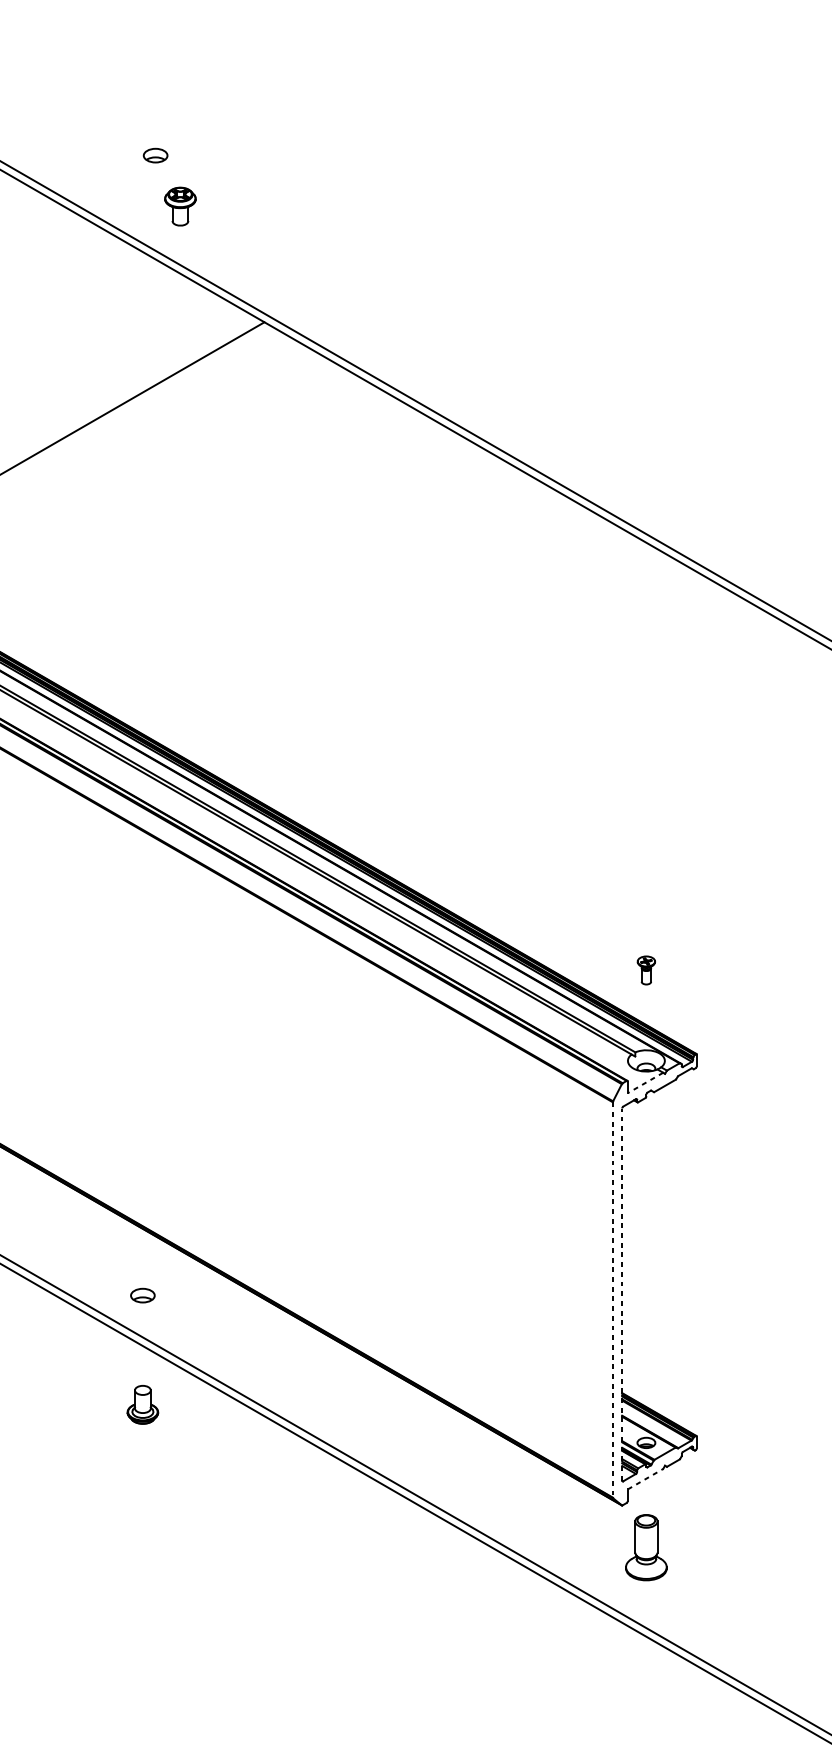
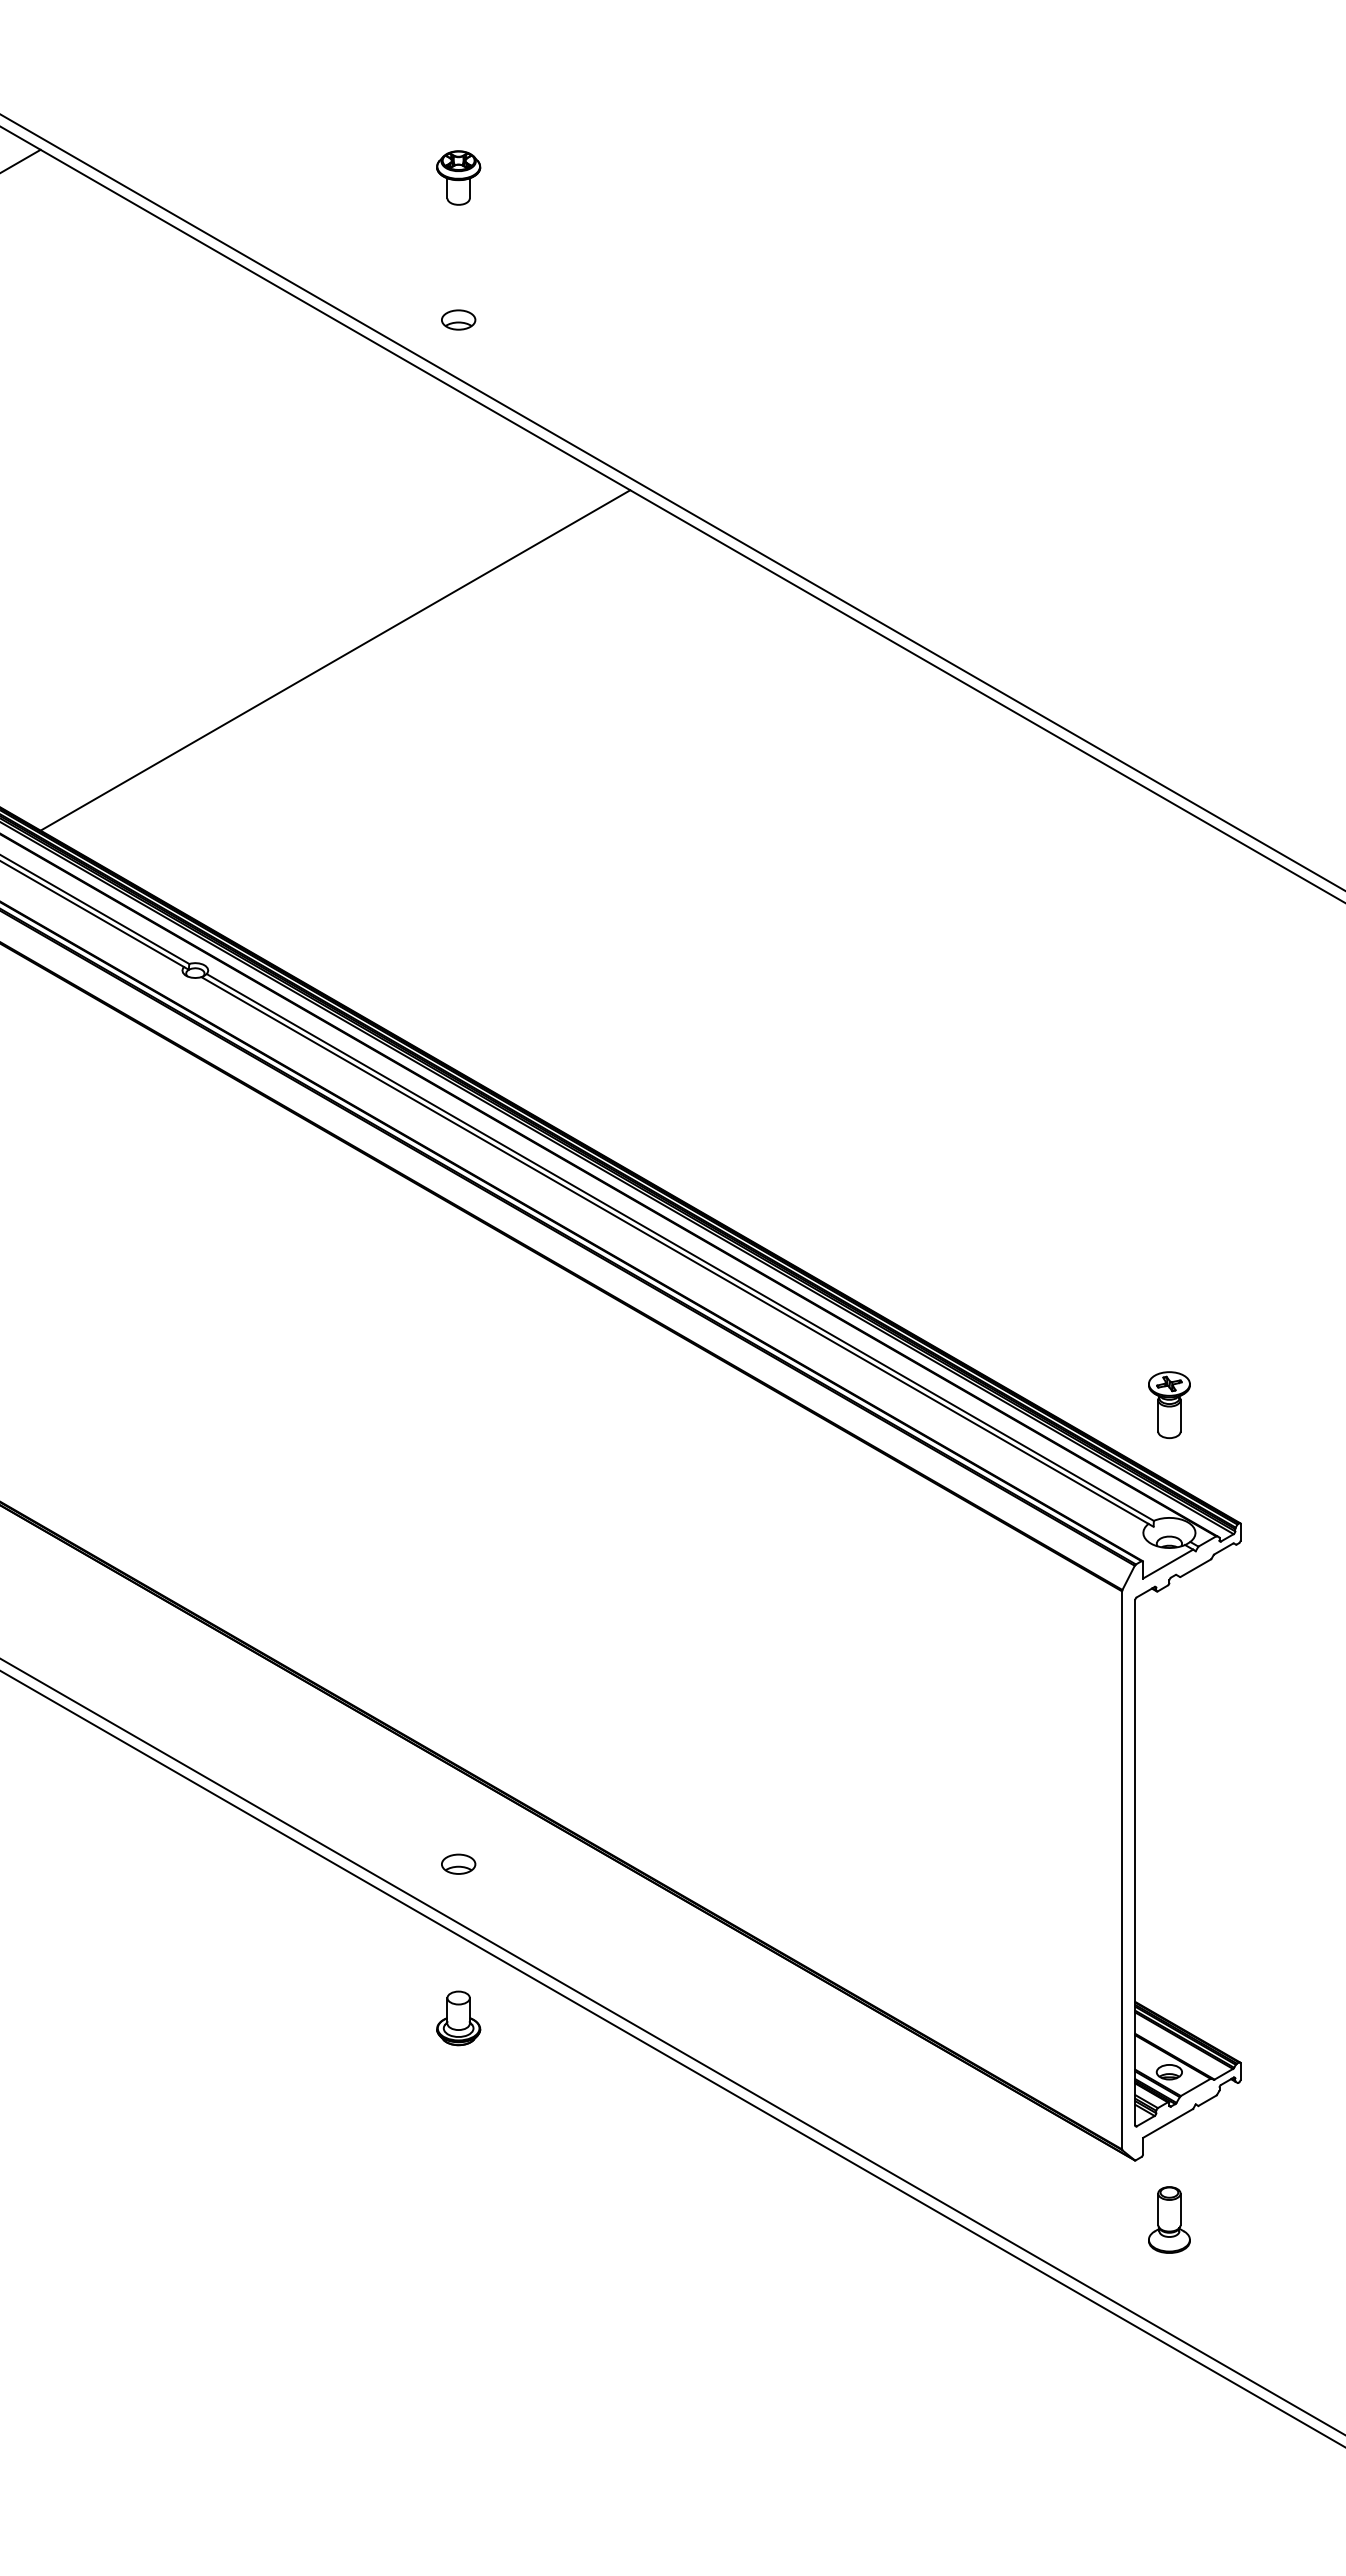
part: (155, 155) -> (458, 319), moved
part: (180, 206) -> (458, 177), moved
part: (646, 970) -> (1169, 1405), size x1.67
line: (645, 1083) -> (1168, 1564), dashed -> solid
line: (622, 1294) -> (1135, 1862), dashed -> solid
line: (613, 1300) -> (1122, 1870), dashed -> solid
line: (645, 1479) -> (1168, 2123), dashed -> solid
part: (646, 1547) -> (1169, 2219), size x0.71

